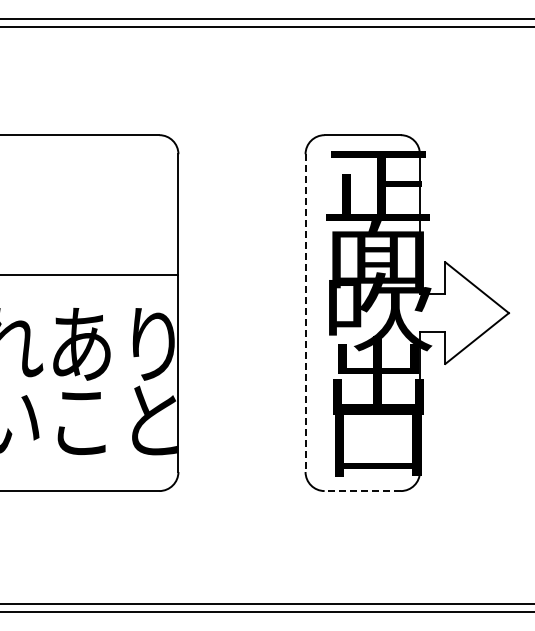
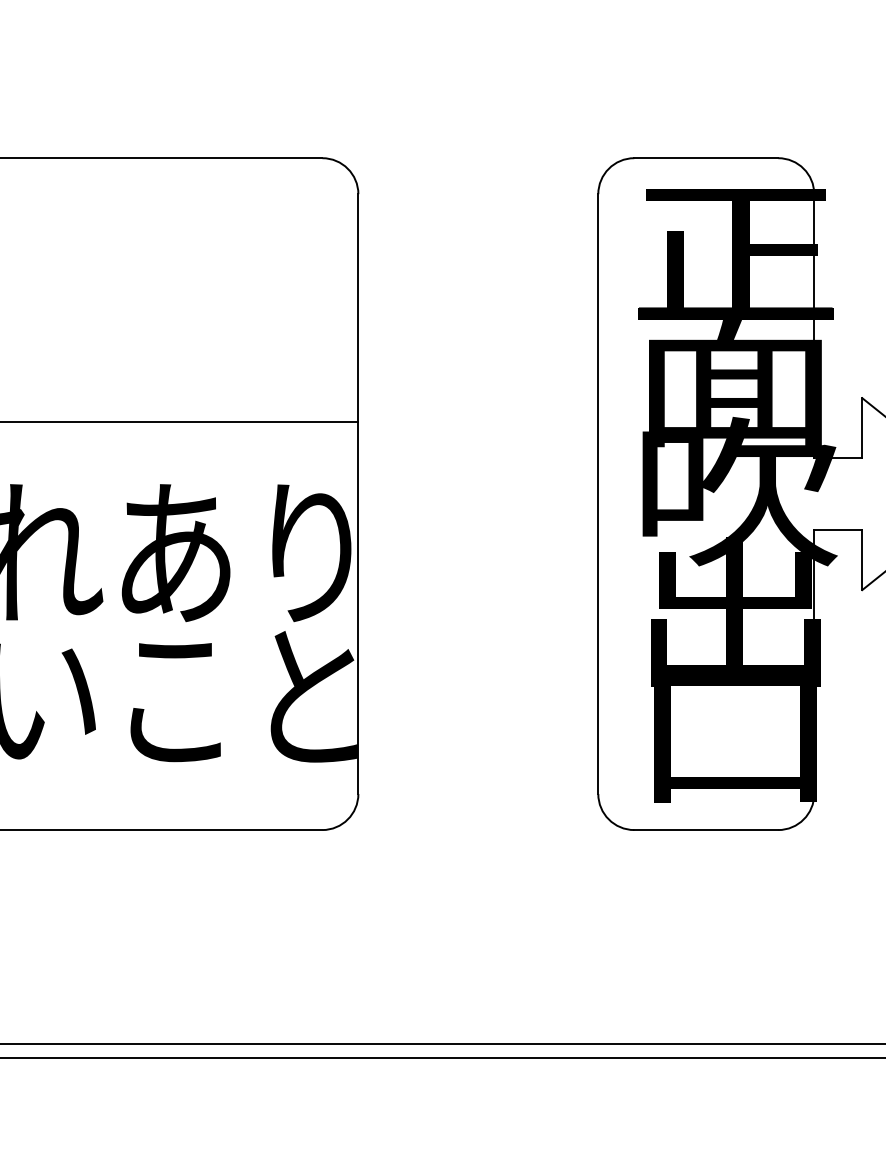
line: (305, 313) -> (598, 494), dashed -> solid
line: (362, 491) -> (705, 830), dashed -> solid

